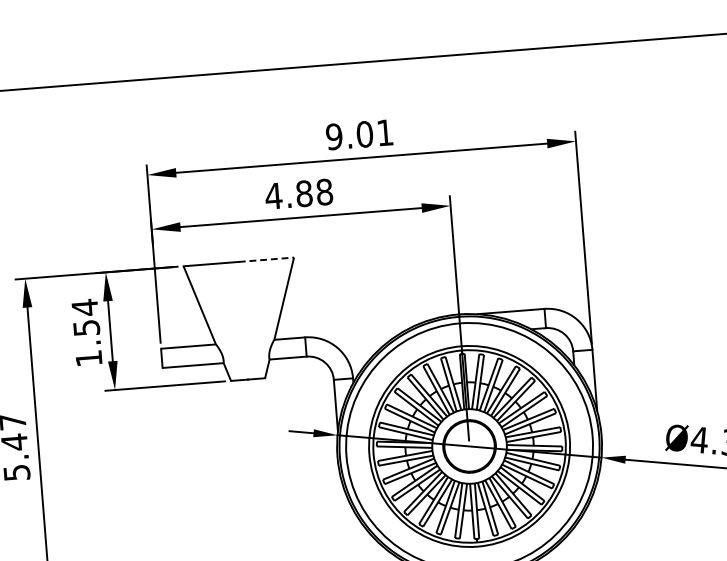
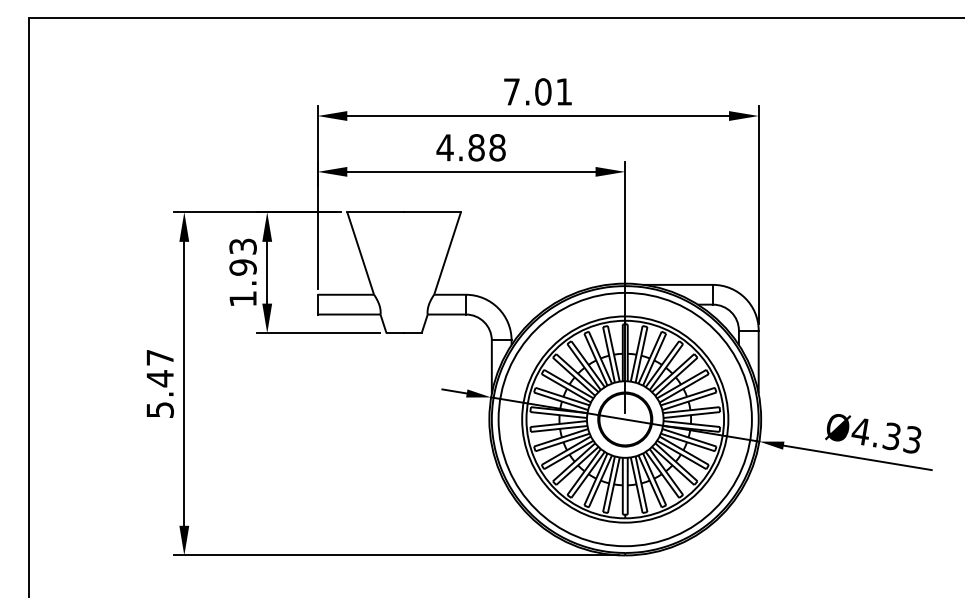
text: (333, 136) -> (511, 91), 9.01 -> 7.01
line: (267, 259) -> (433, 212), dashed -> solid
text: (85, 317) -> (242, 256), 1.54 -> 1.93

